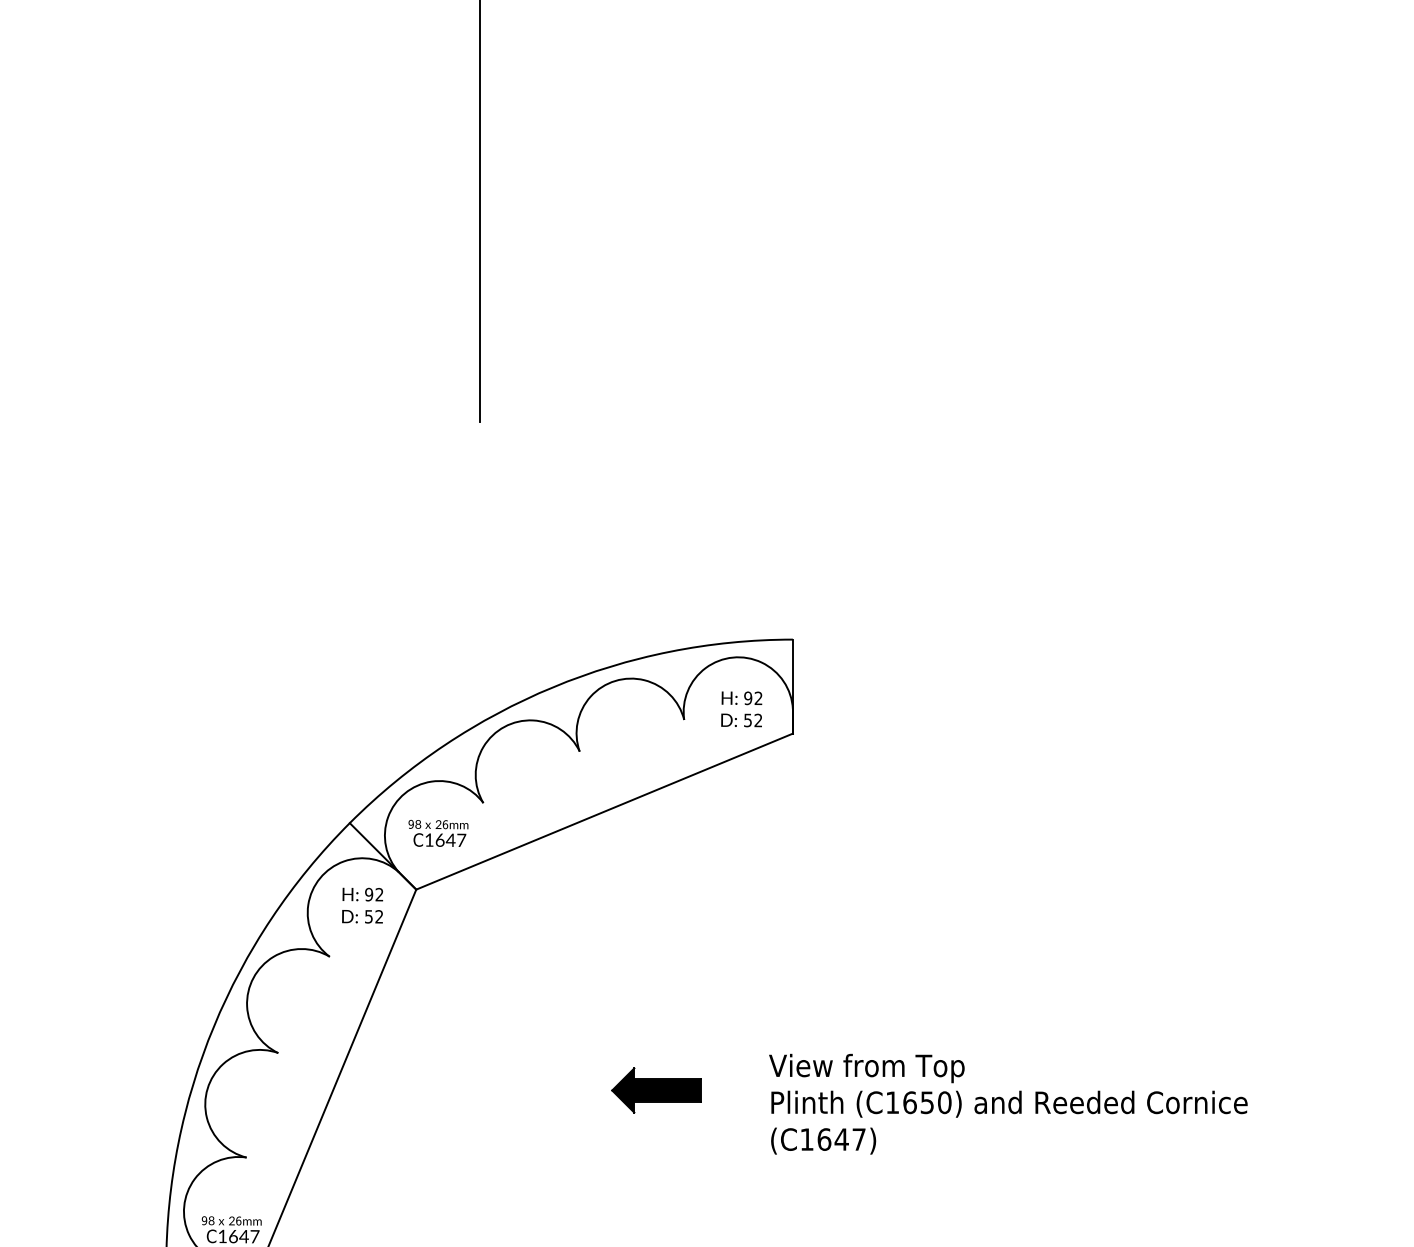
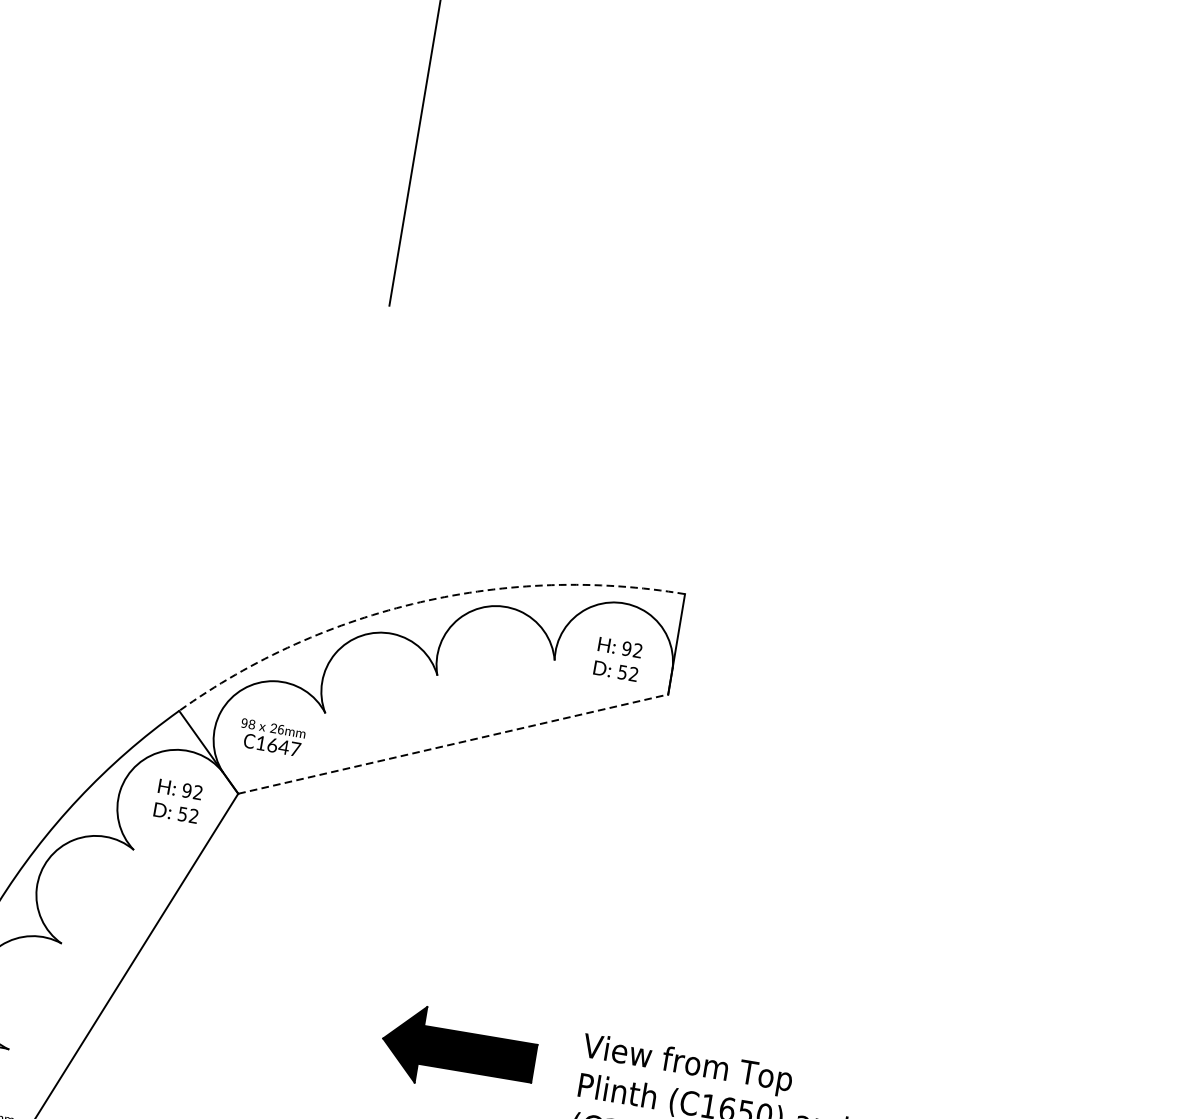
arc: (553, 687) -> (420, 602), solid -> dashed
line: (604, 811) -> (453, 743), solid -> dashed
part: (656, 1090) -> (458, 1051), size x1.6

